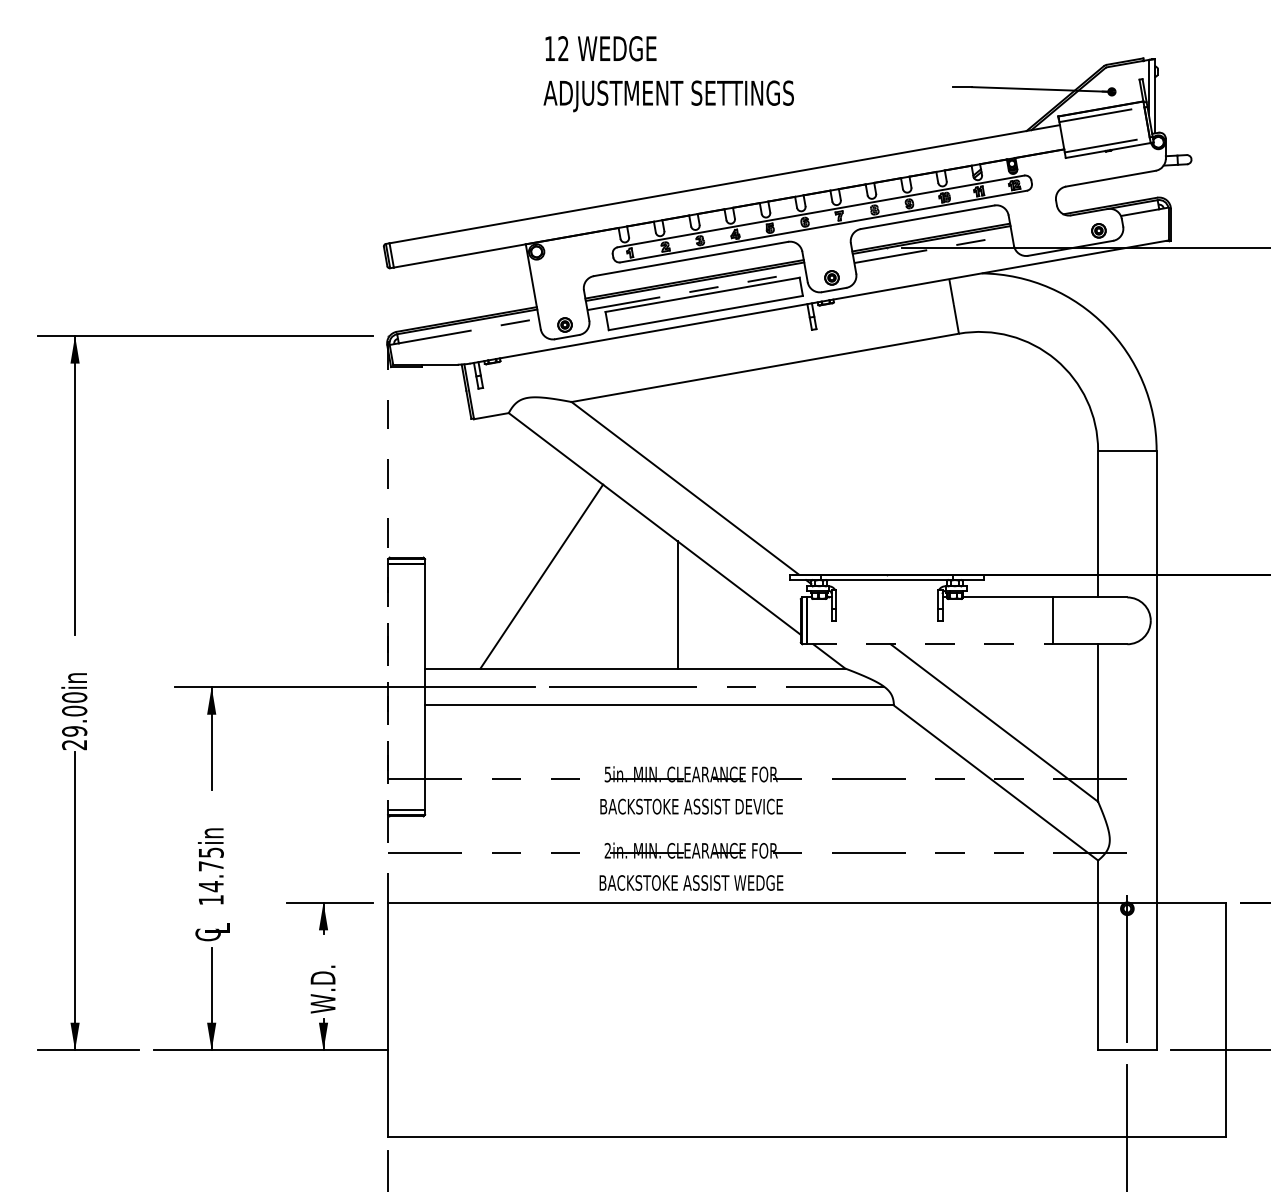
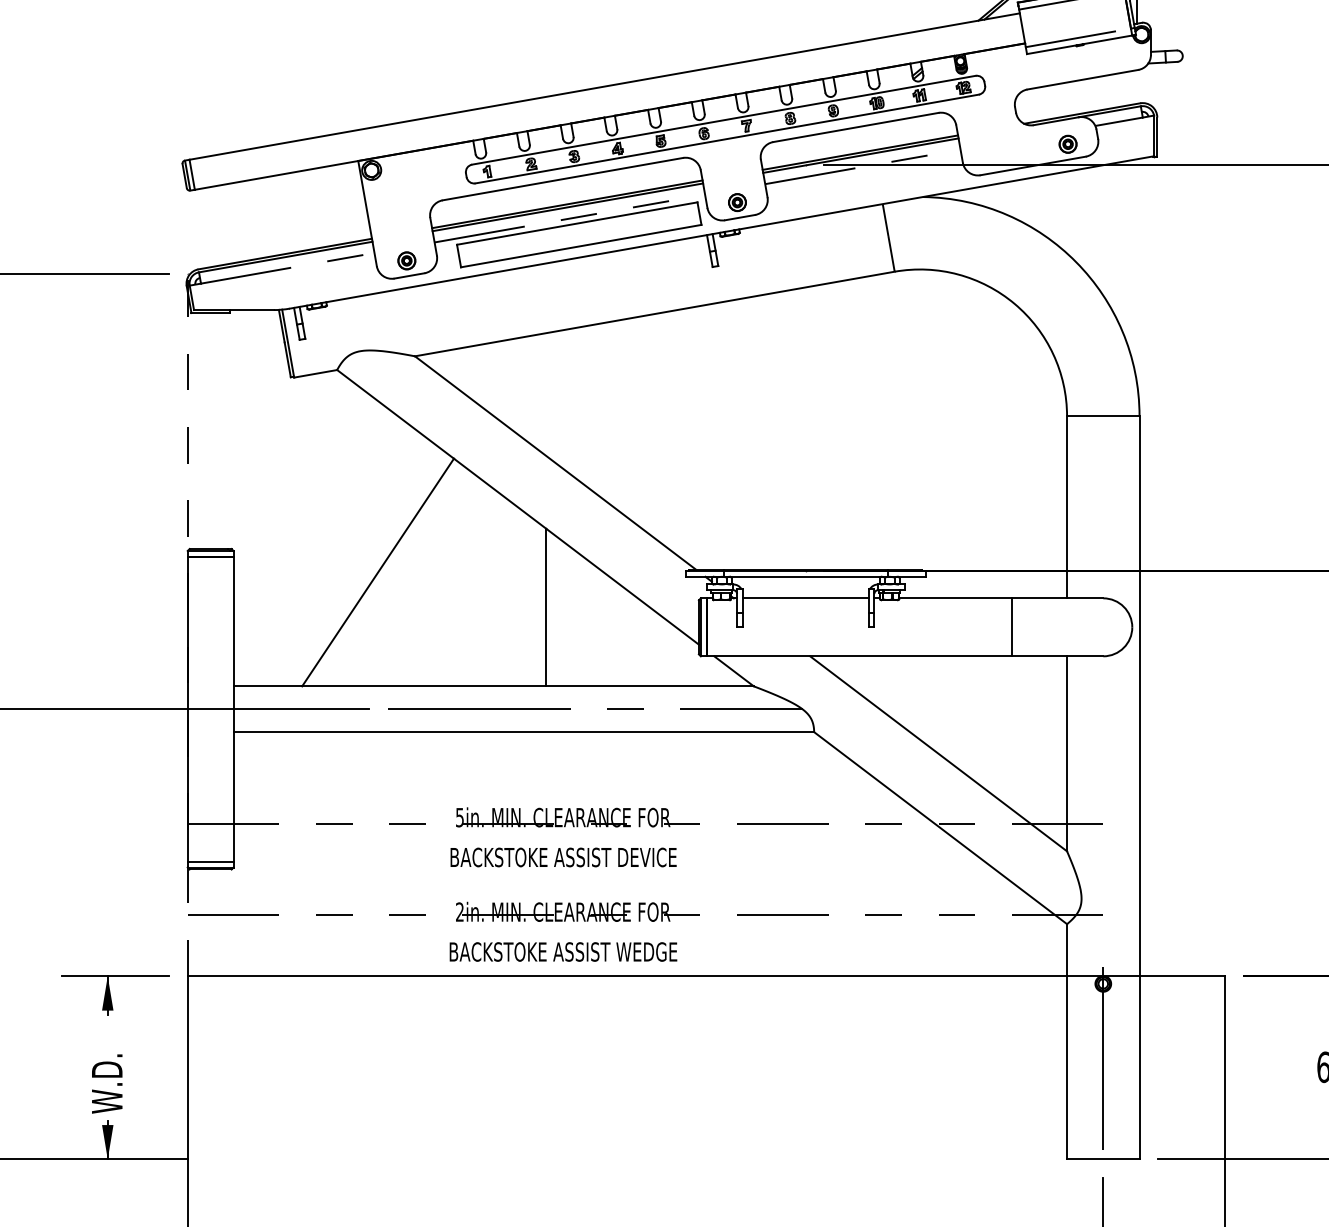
line: (886, 597) -> (804, 598), added
line: (930, 644) -> (859, 656), dashed -> solid
line: (388, 687) -> (188, 709), dashed -> solid

